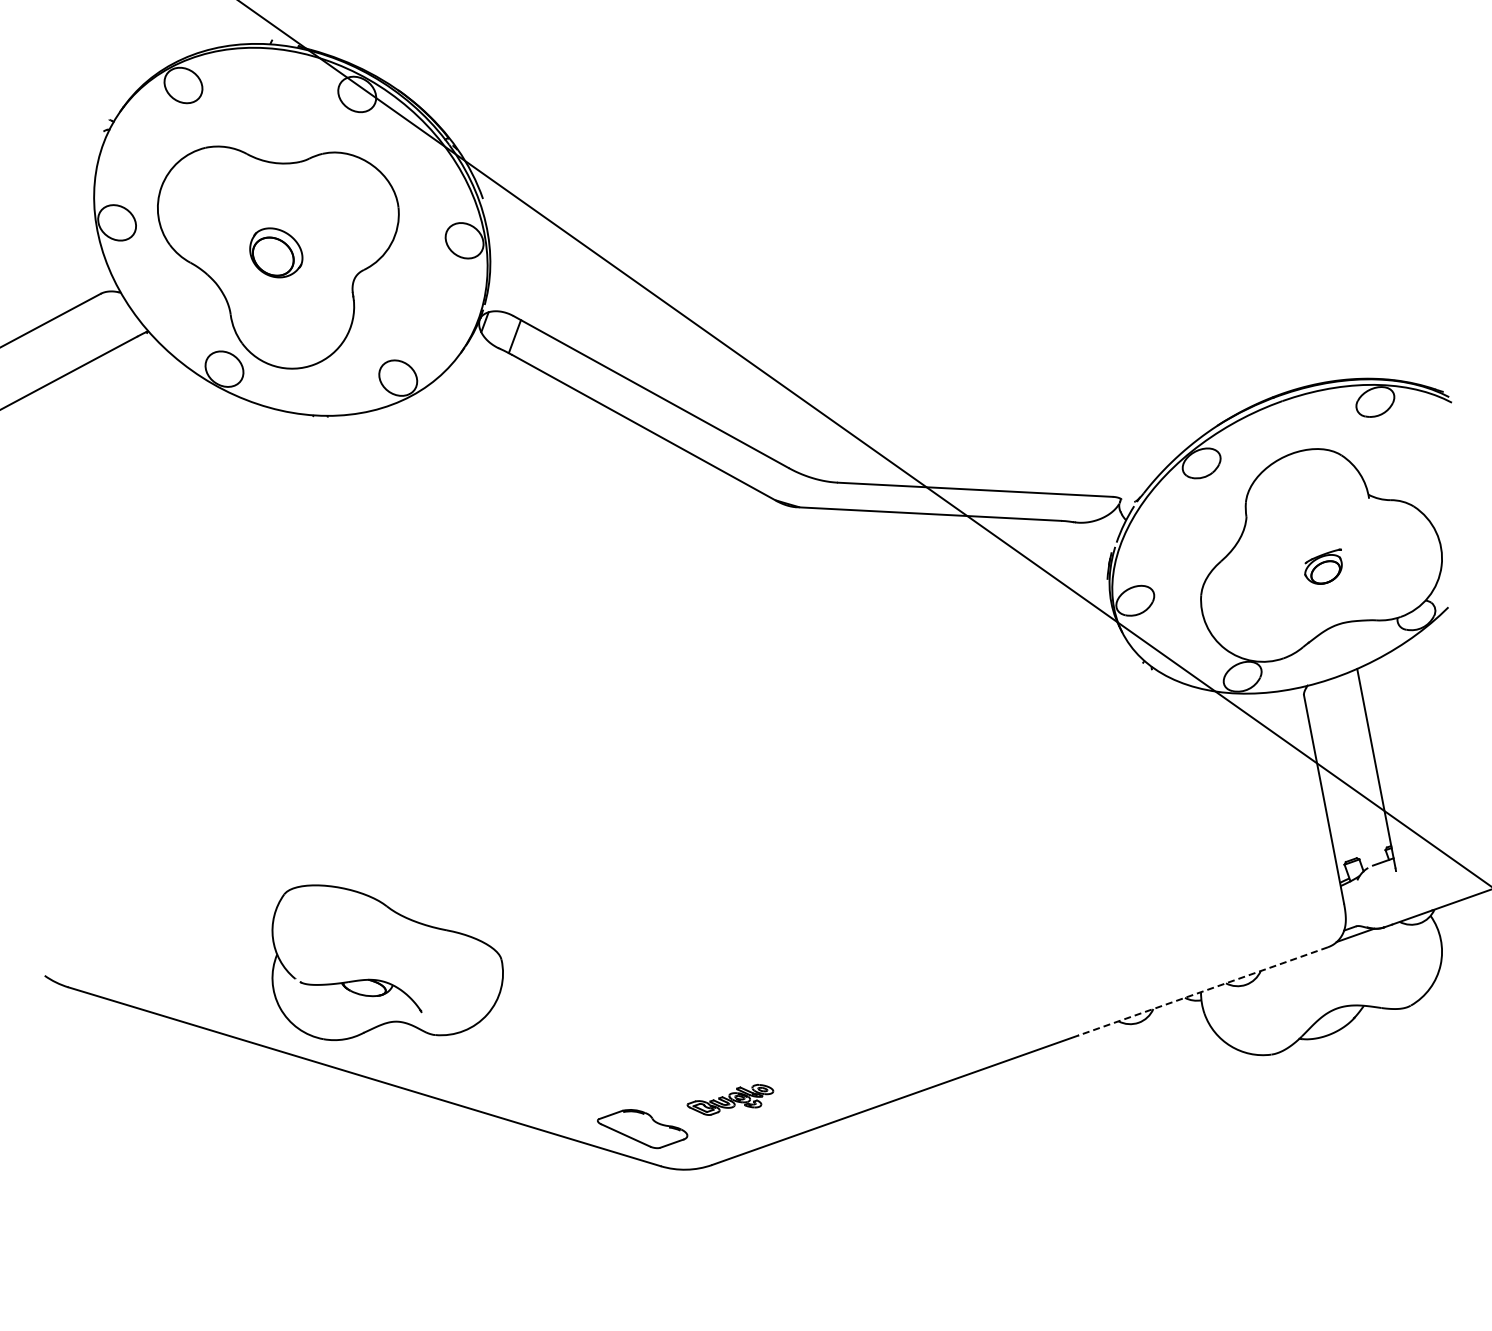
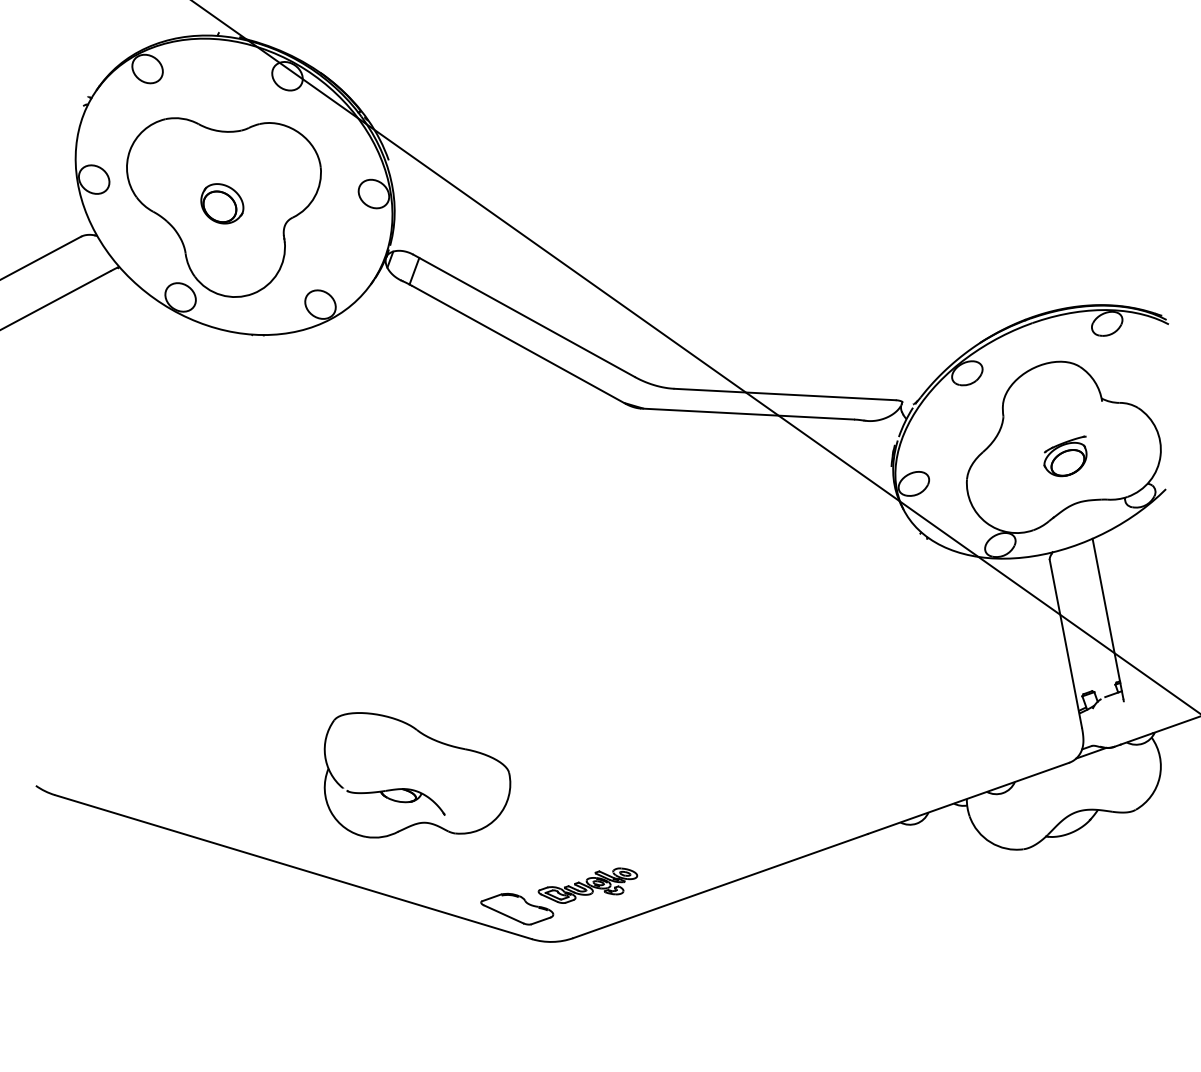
part: (1323, 566) -> (1065, 456), size x1.43
part: (387, 962) -> (417, 775), moved
line: (1202, 991) -> (968, 798), dashed -> solid
part: (730, 1099) -> (588, 885), size x1.43

